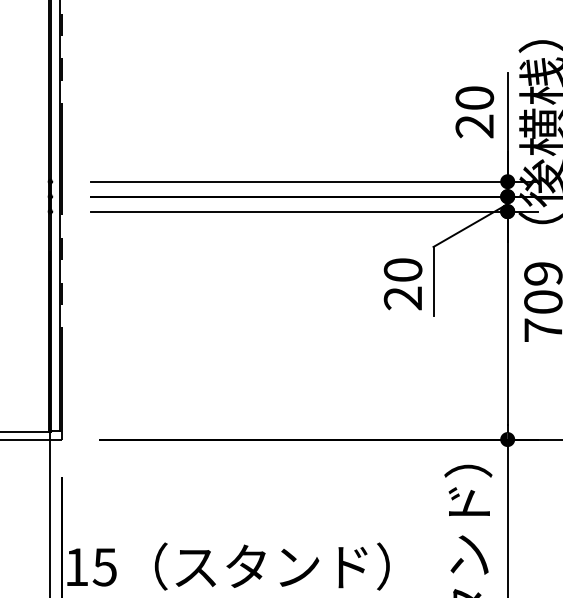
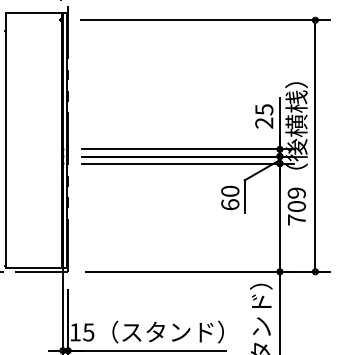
text: (475, 97) -> (264, 109), 20 -> 25
text: (403, 297) -> (230, 204), 20 -> 60

